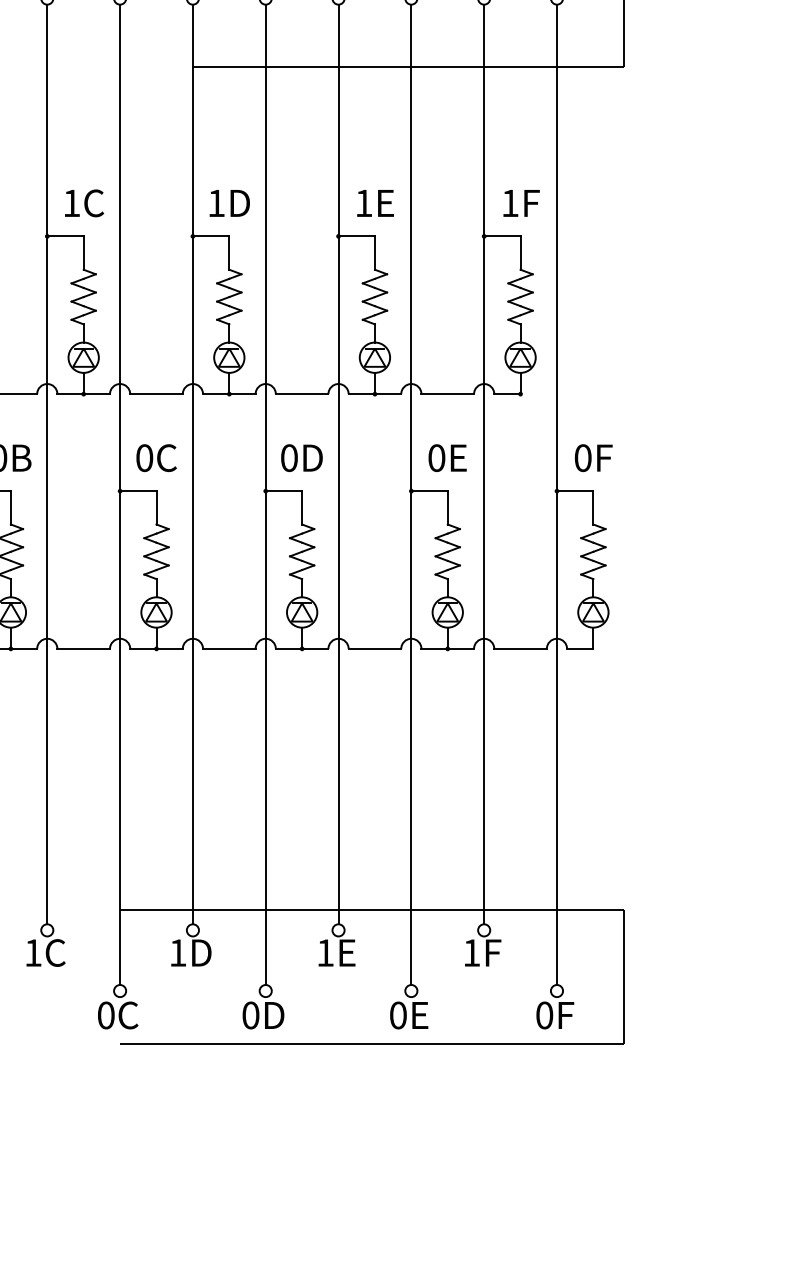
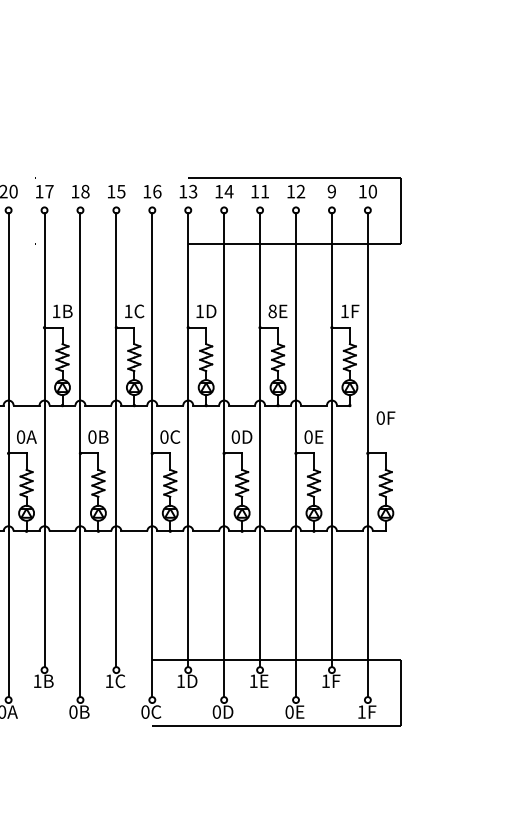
text: (363, 203) -> (272, 311), 1E -> 8E
text: (592, 456) -> (385, 417), moved
text: (544, 1014) -> (361, 711), 0F -> 1F

